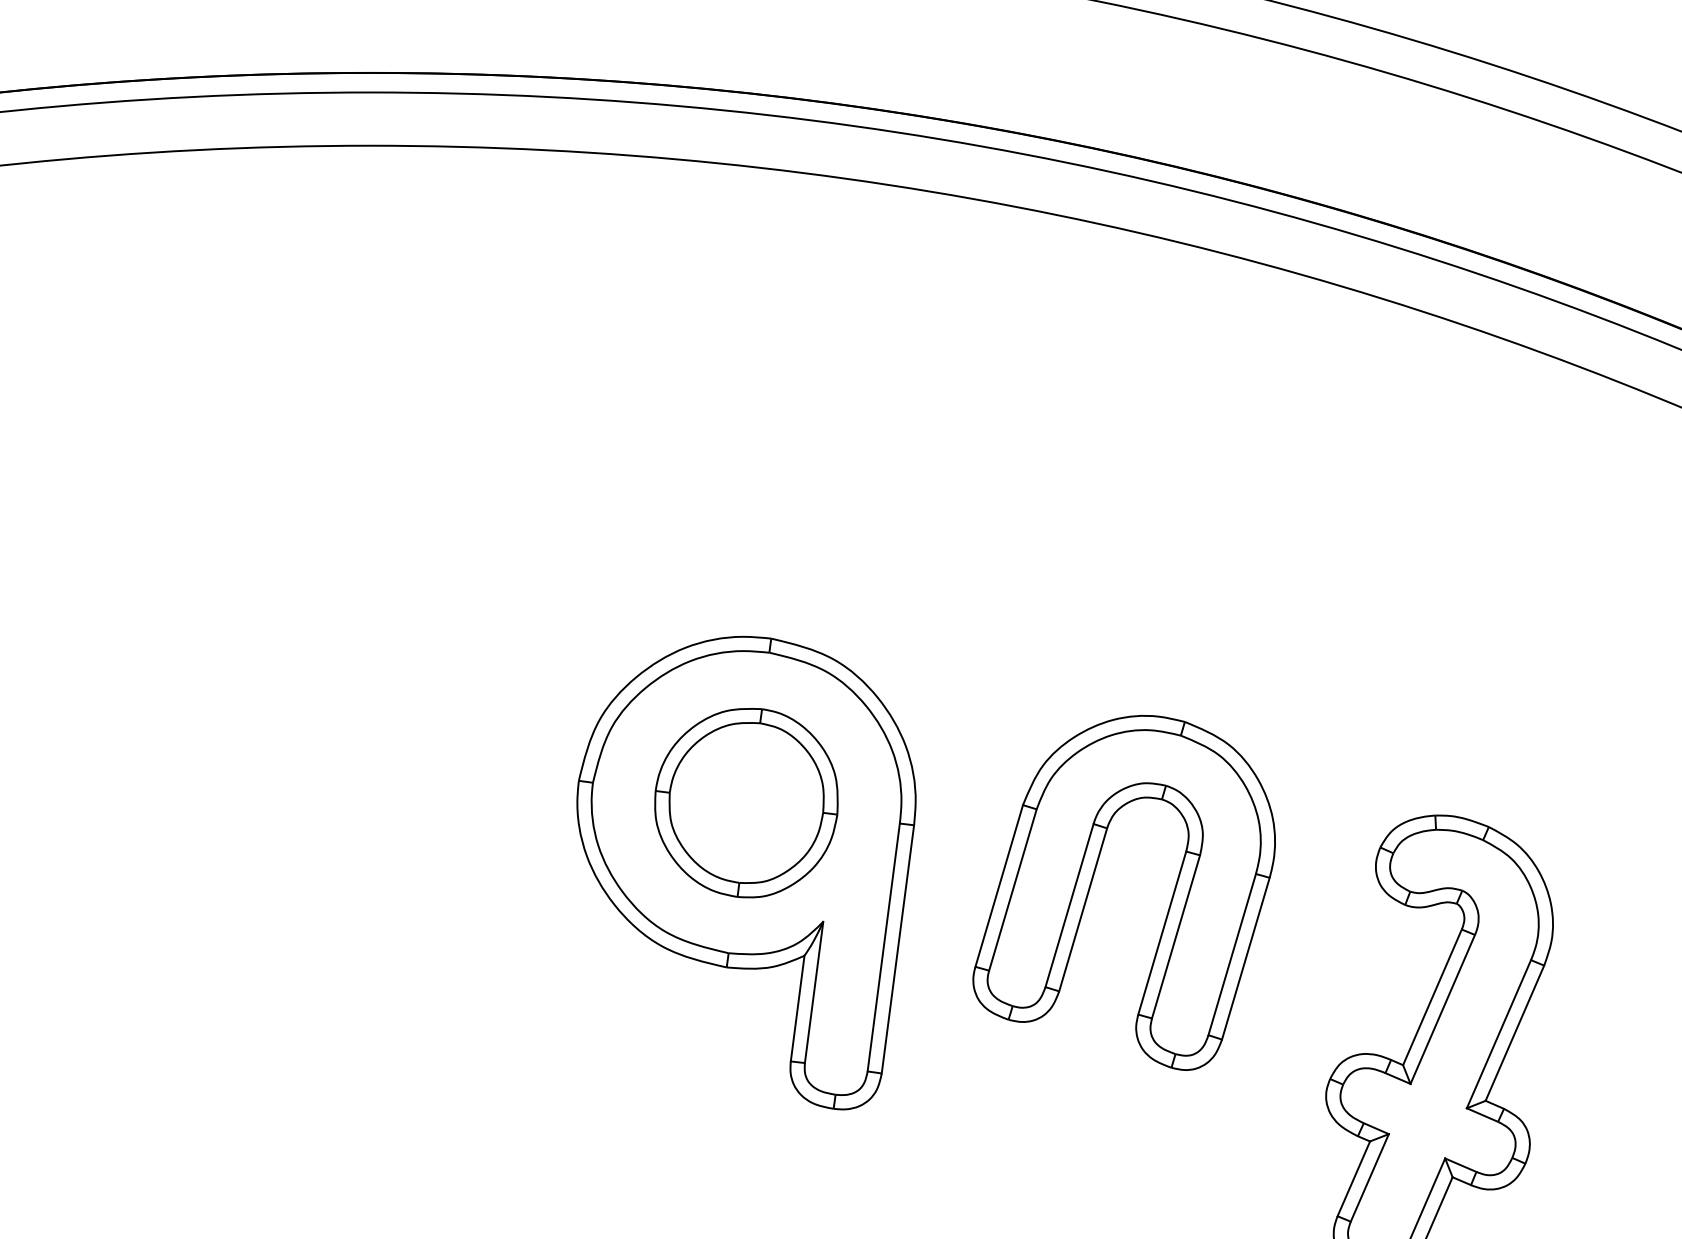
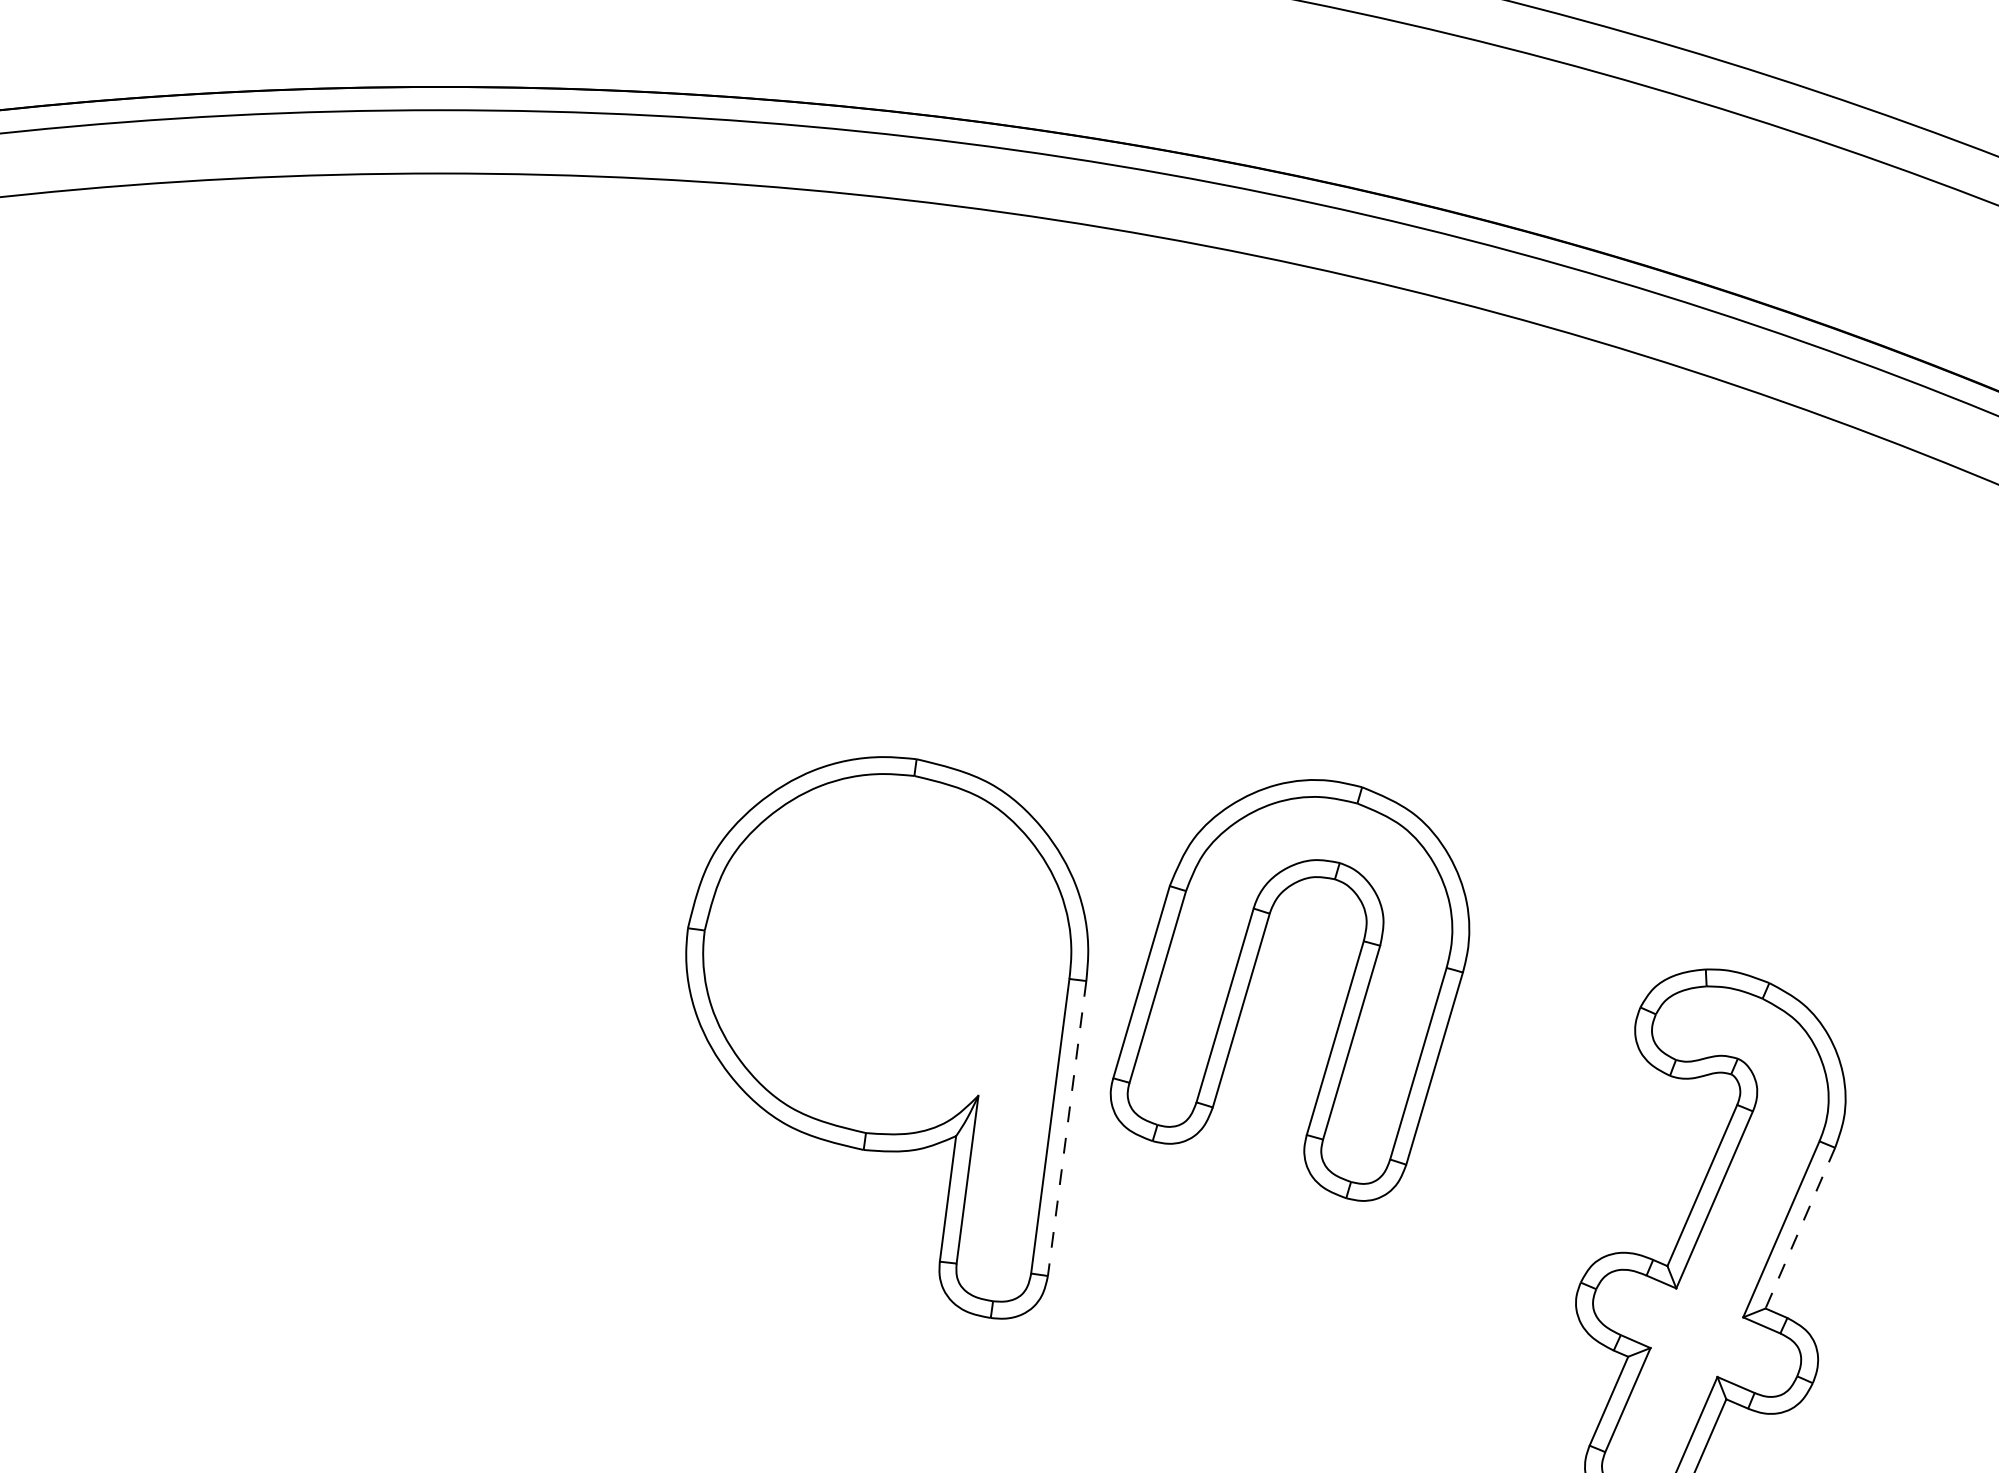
part: (745, 802) -> (886, 954), removed
part: (1091, 884) -> (1251, 980), moved
line: (898, 949) -> (1067, 1128), solid -> dashed
line: (1515, 1033) -> (1800, 1228), solid -> dashed

